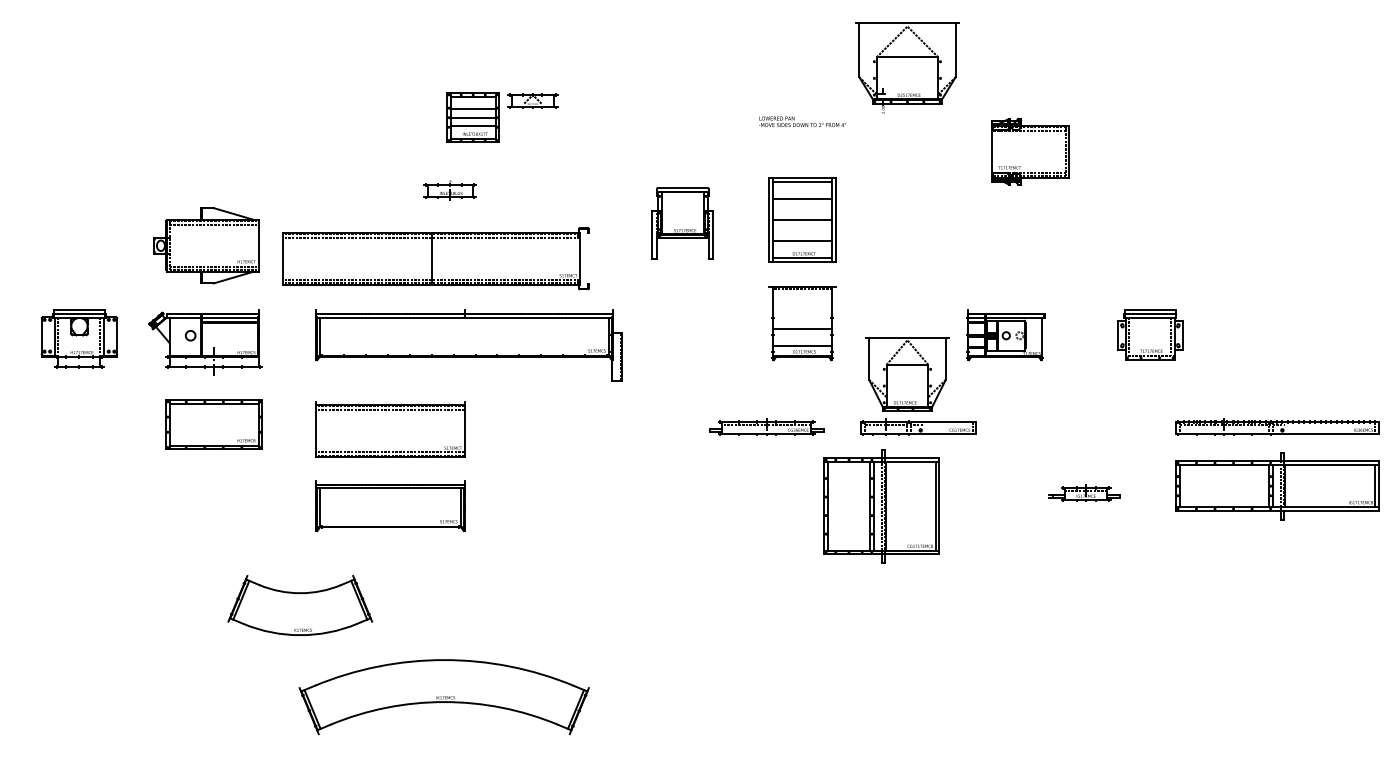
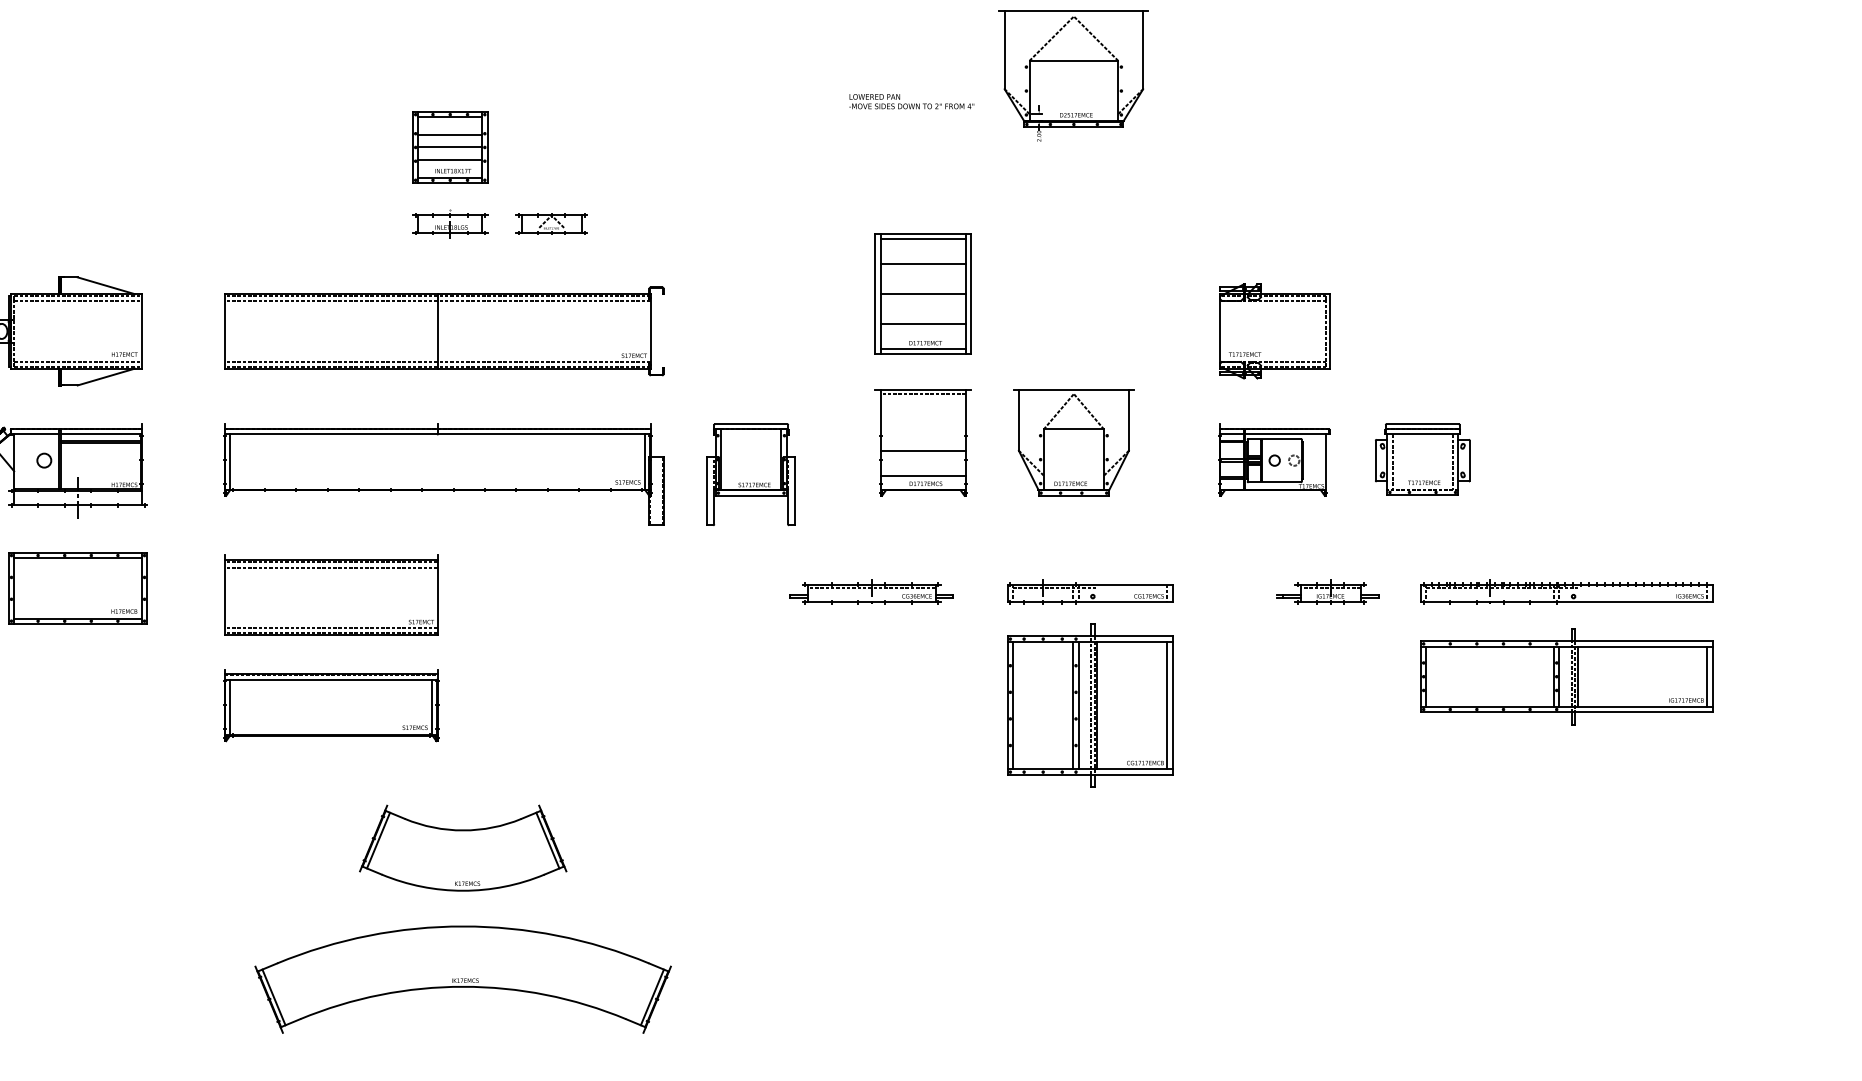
part: (532, 100) -> (551, 223), moved
text: (802, 121) -> (911, 101), moved
part: (1030, 151) -> (1275, 331), moved
part: (449, 190) -> (449, 223), moved
part: (682, 223) -> (750, 474), moved
part: (435, 258) -> (443, 331), moved
part: (1005, 335) -> (1273, 460), moved
part: (907, 374) -> (1073, 443), moved
part: (1277, 426) -> (1566, 590), moved
part: (1277, 486) -> (1566, 677), moved
part: (1084, 492) -> (1328, 590), moved
part: (881, 506) -> (1089, 705), moved
part: (299, 605) -> (462, 848), moved
part: (443, 697) -> (462, 980), moved

